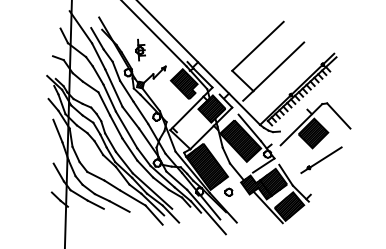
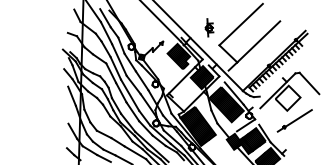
part: (140, 49) -> (209, 27), moved
hatch: (313, 133) -> (288, 98), removed
part: (228, 191) -> (216, 147), removed

